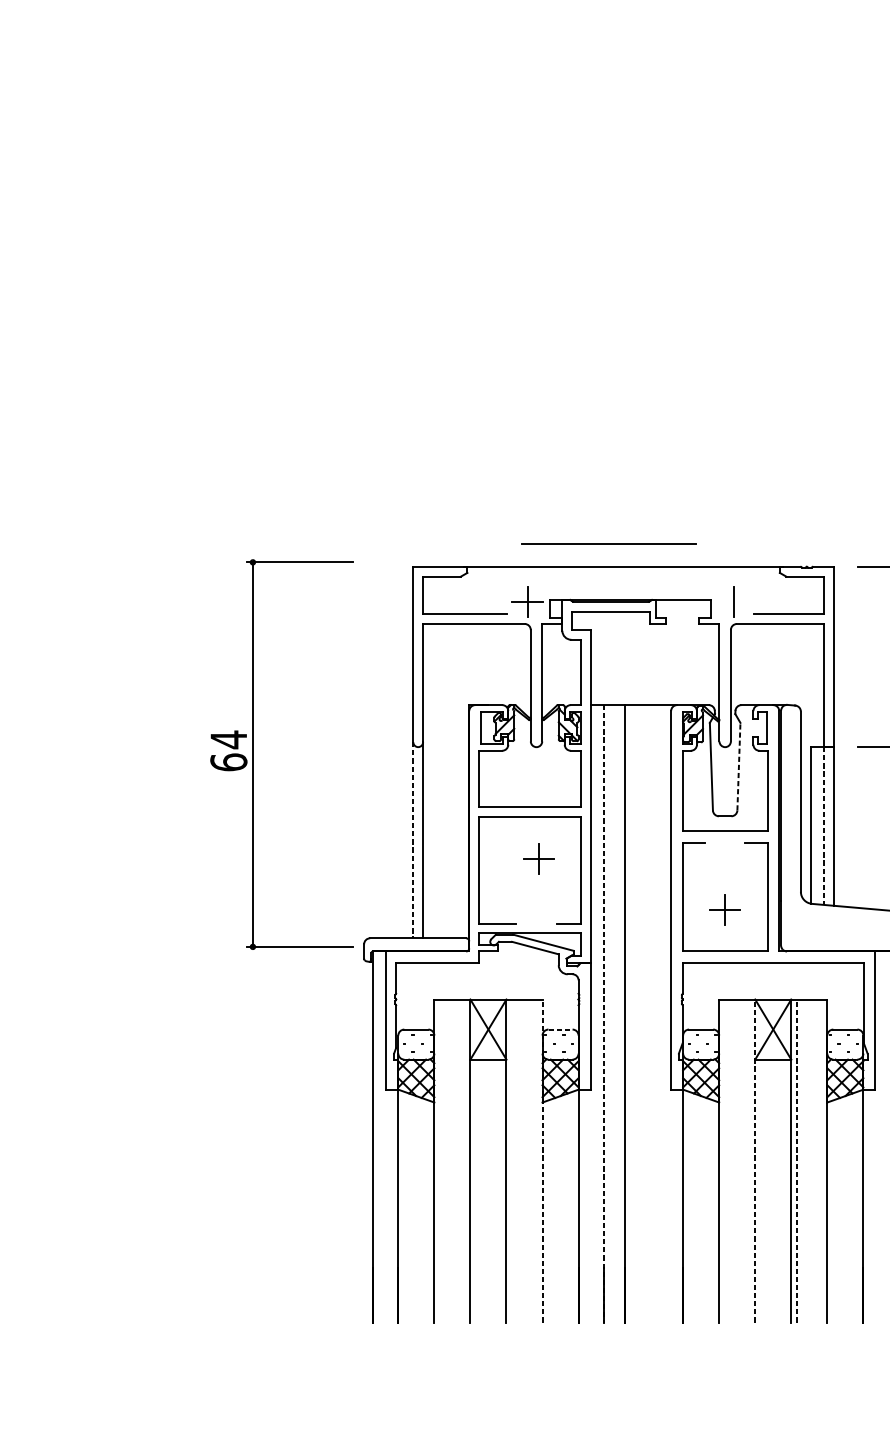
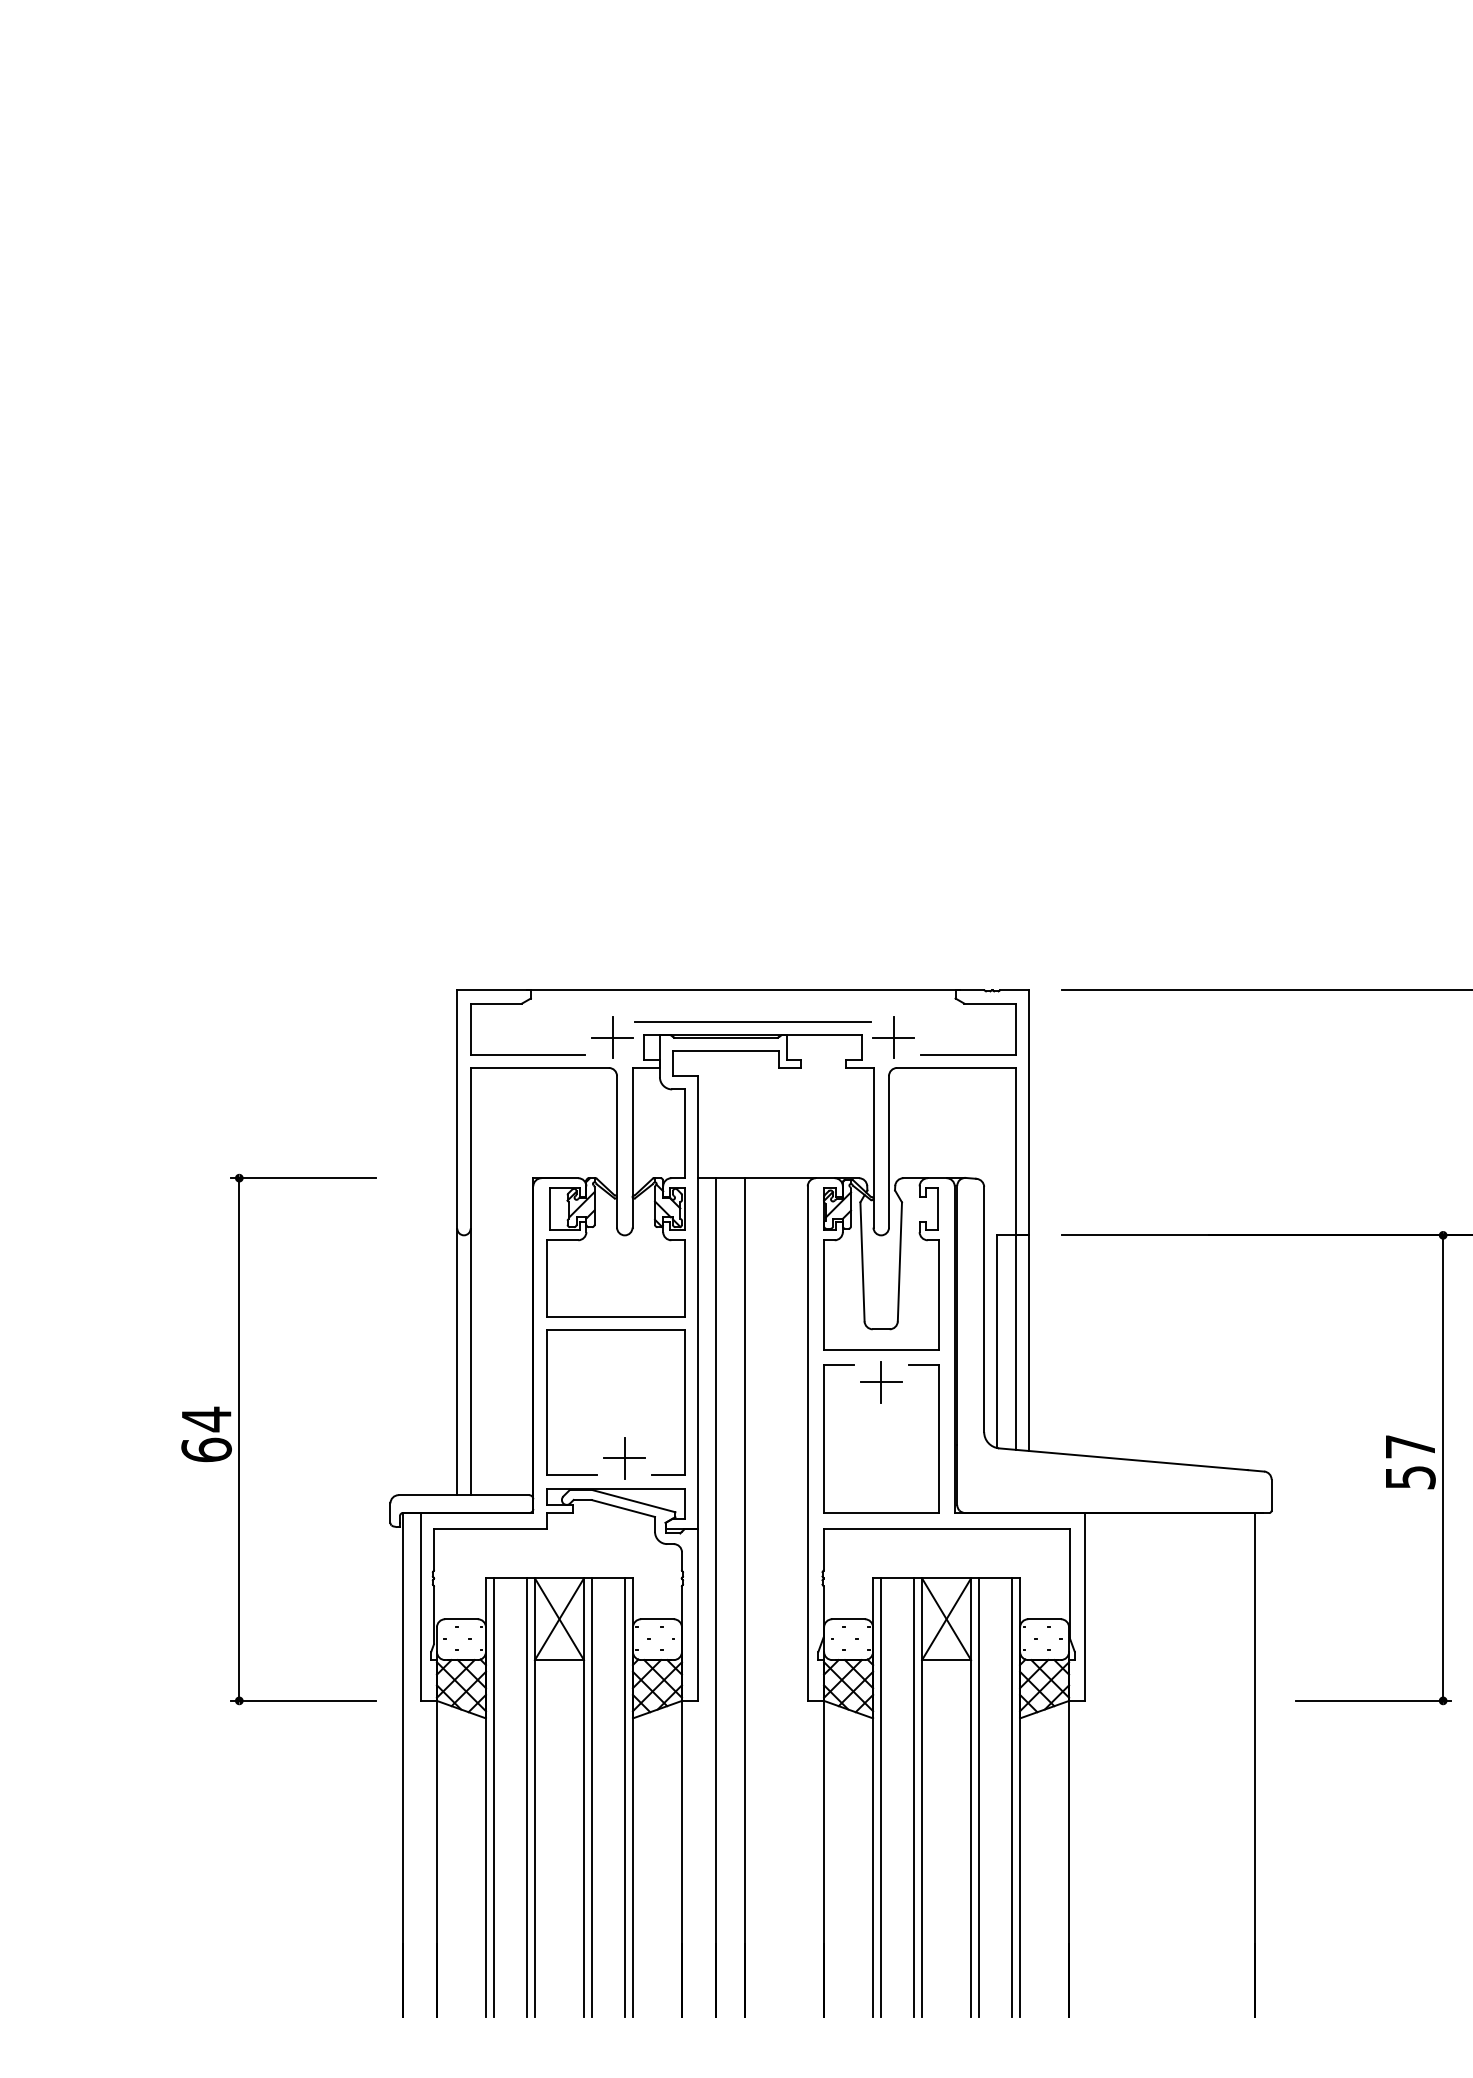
line: (608, 543) -> (752, 1021), moved
line: (734, 601) -> (893, 1037), added
part: (253, 754) -> (239, 1439), moved
line: (738, 766) -> (899, 1261), dashed -> solid
line: (823, 826) -> (1015, 1343), dashed -> solid
line: (413, 840) -> (457, 1362), dashed -> solid
part: (538, 859) -> (624, 1458), moved
part: (725, 909) -> (881, 1382), moved
line: (603, 1013) -> (716, 1597), dashed -> solid
line: (560, 1029) -> (657, 1619), dashed -> solid
line: (440, 1160) -> (494, 1797), added
line: (464, 1160) -> (526, 1797), added
line: (512, 1160) -> (592, 1797), added
line: (536, 1160) -> (624, 1797), added
line: (542, 1160) -> (632, 1797), dashed -> solid
line: (725, 1160) -> (881, 1797), added
line: (748, 1160) -> (913, 1797), added
line: (755, 1160) -> (922, 1797), dashed -> solid
line: (797, 1160) -> (979, 1797), dashed -> solid
line: (821, 1160) -> (1011, 1797), added

